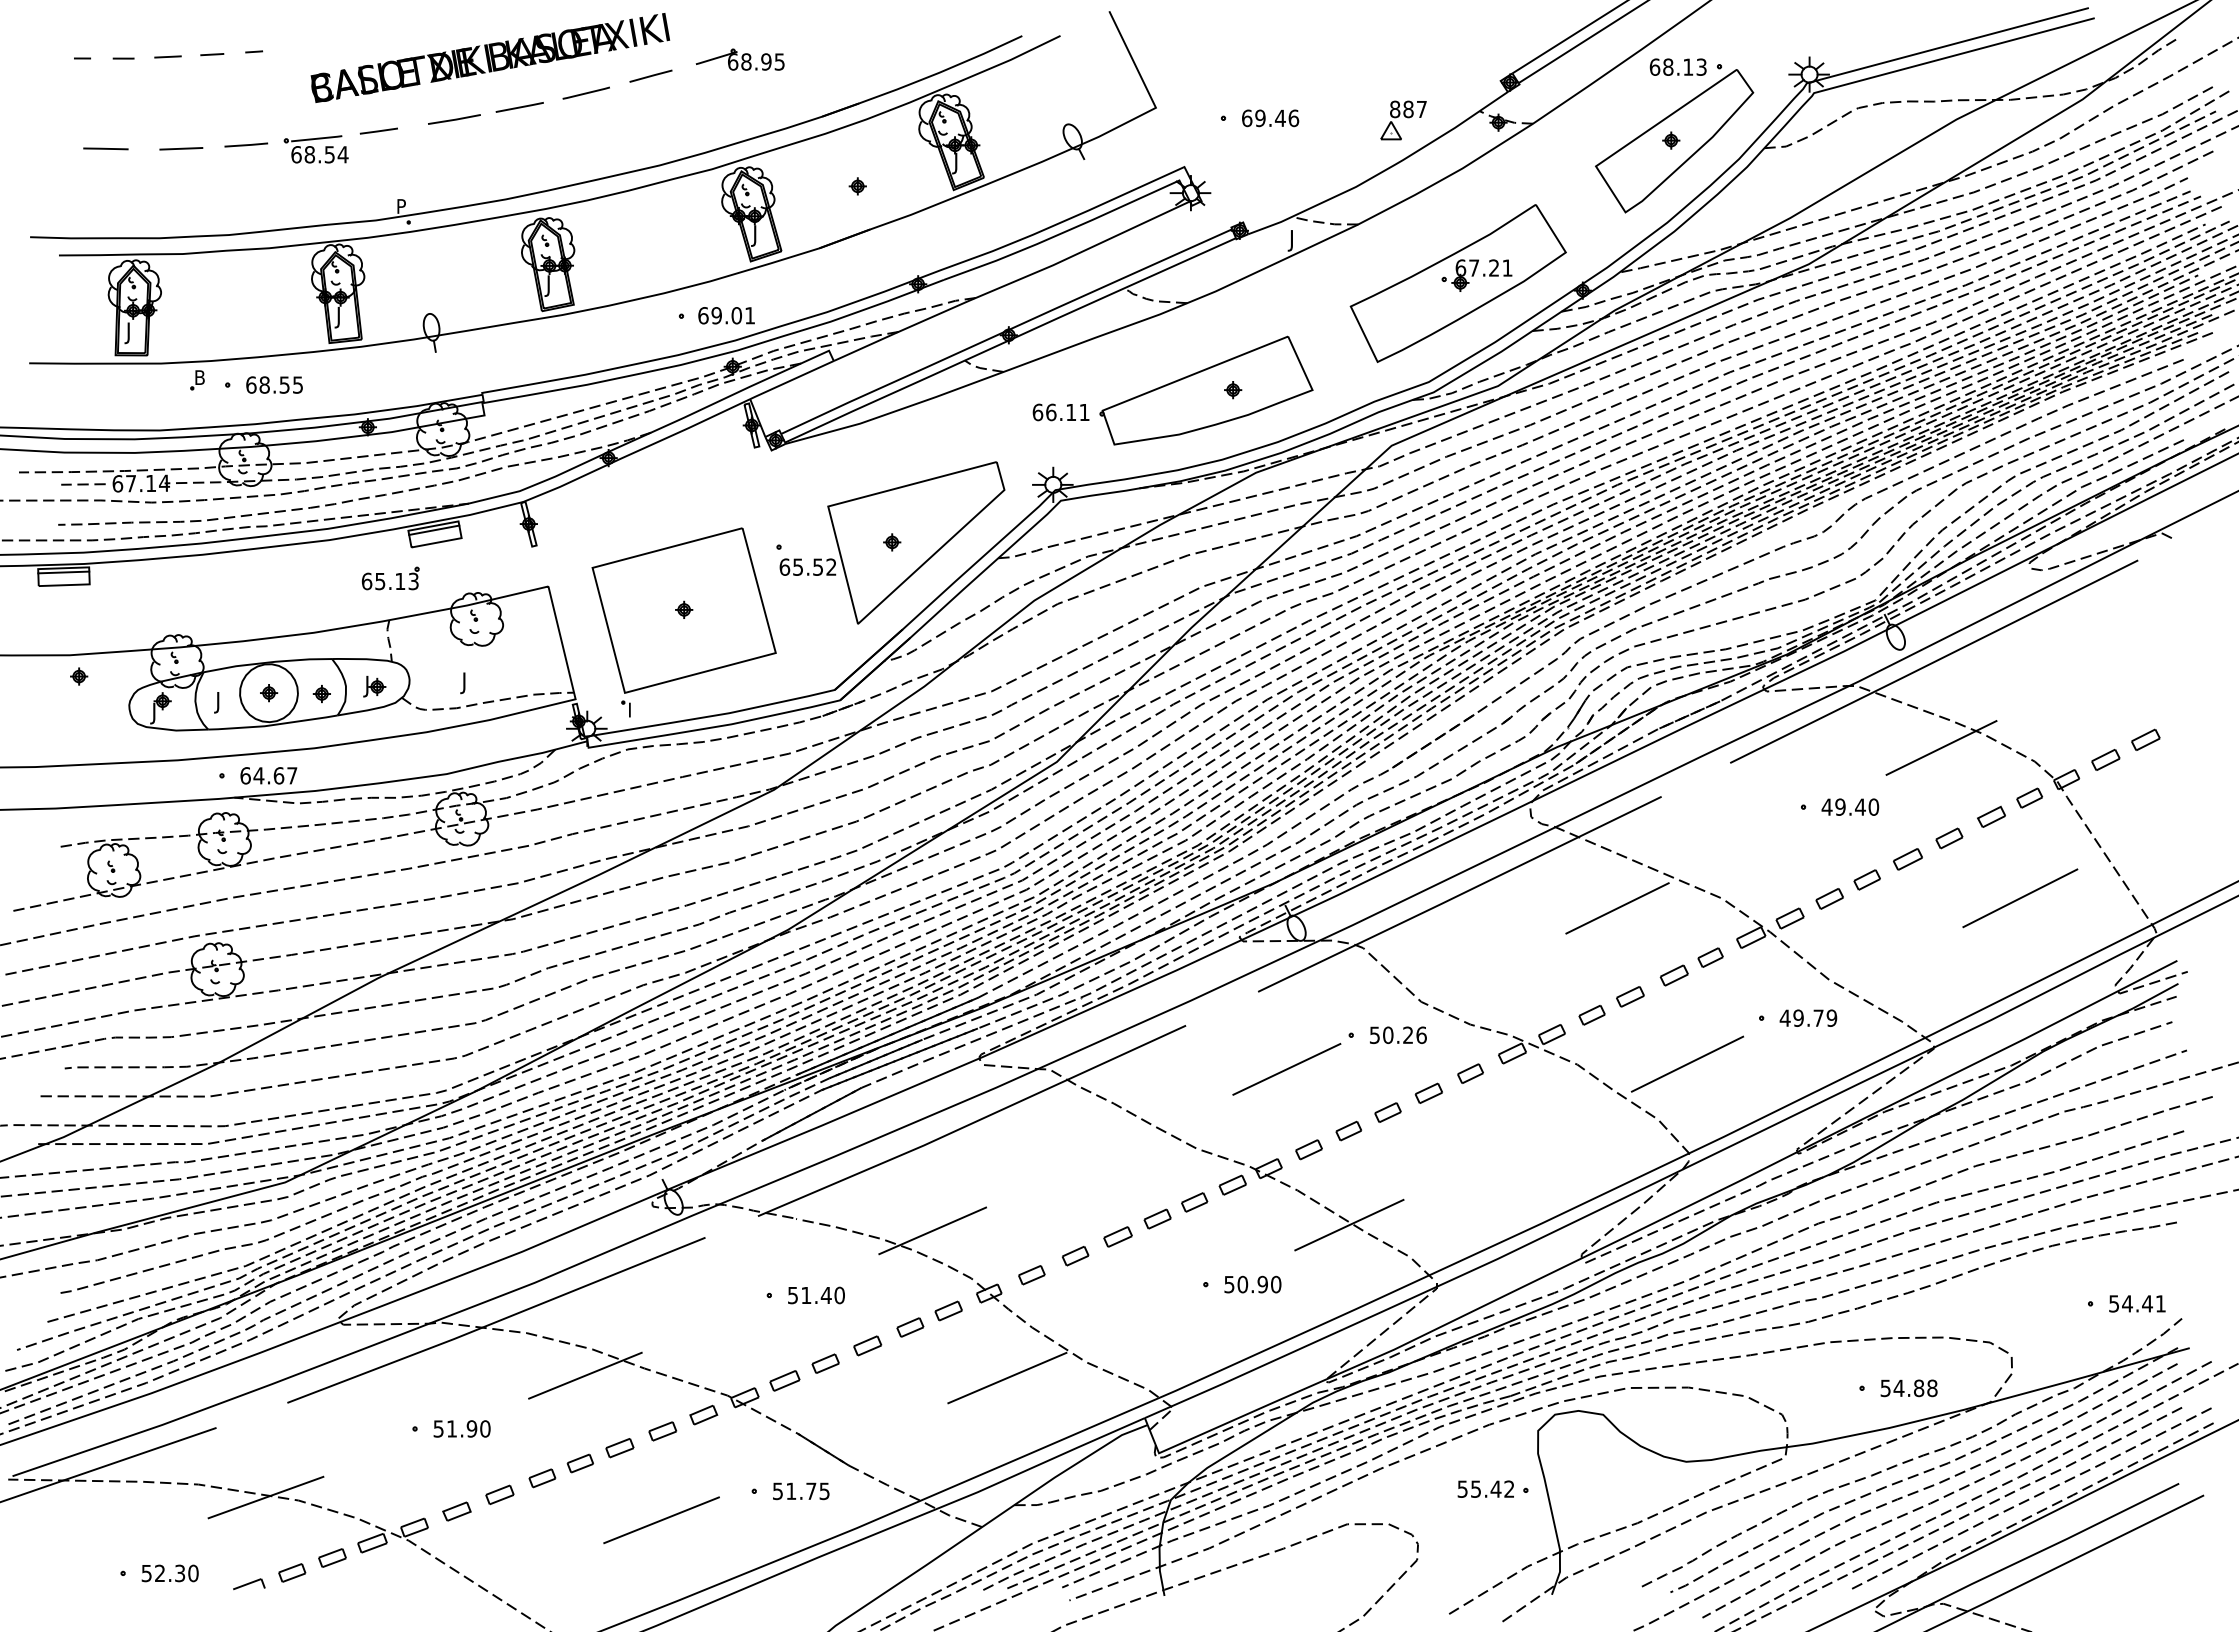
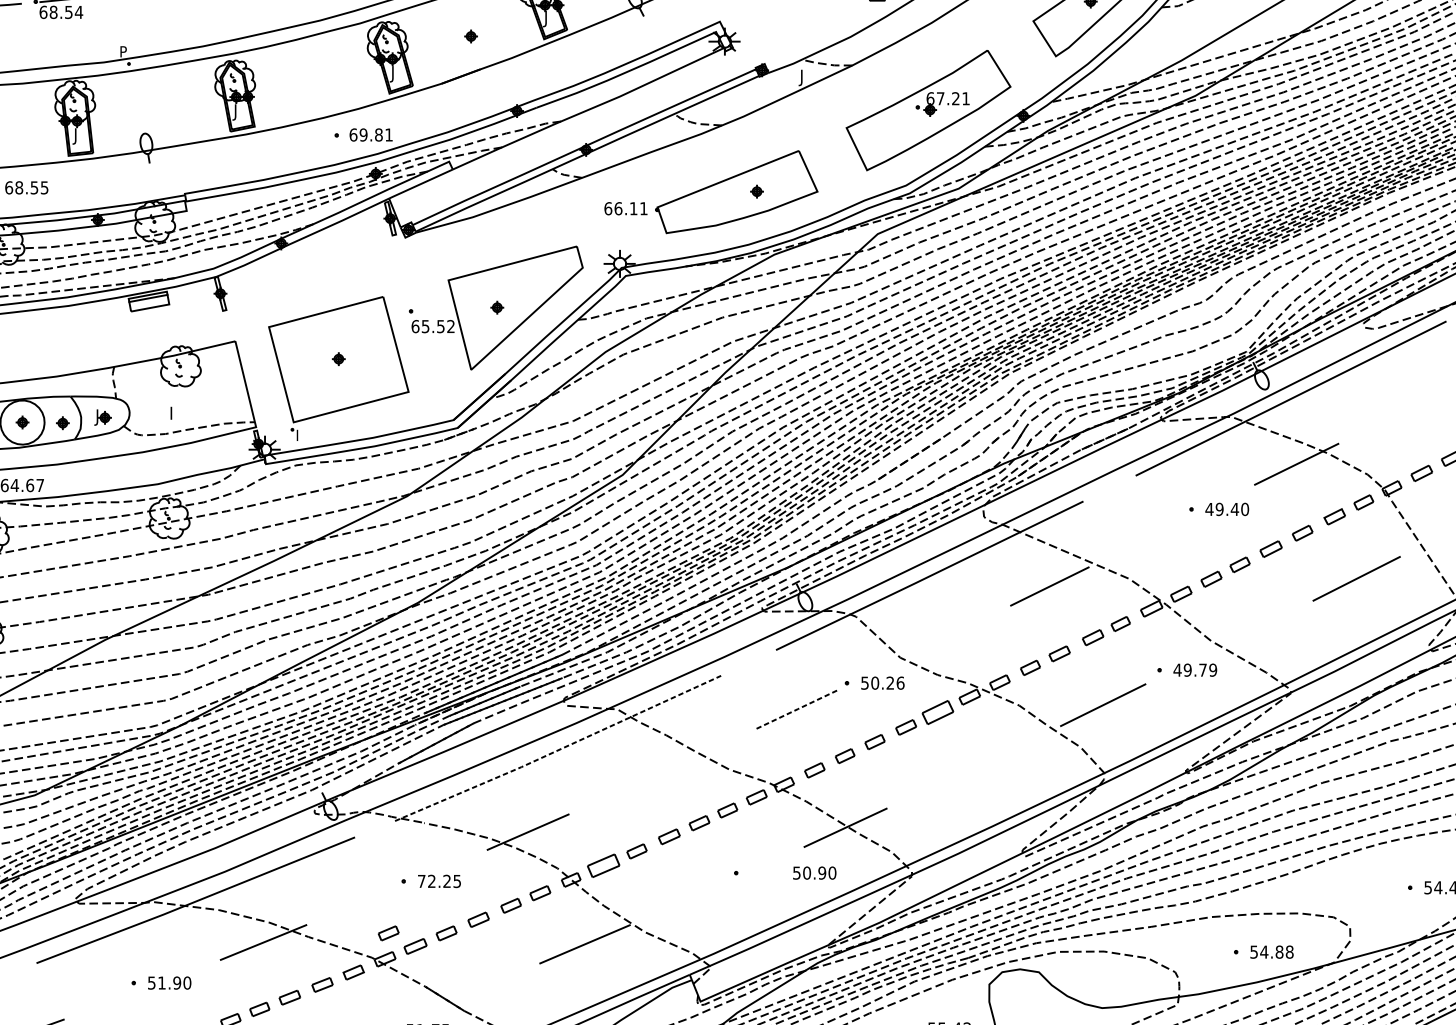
text: (736, 315) -> (378, 134), 69.01 -> 69.81
part: (396, 575) -> (119, 332), removed
text: (462, 691) -> (169, 421), J -> I
line: (1286, 1069) -> (797, 709), solid -> dashed
part: (1470, 1073) -> (937, 712), size x1.6
line: (972, 1123) -> (558, 750), solid -> dashed
part: (1031, 1275) -> (603, 866), size x1.6
text: (1252, 1284) -> (814, 873), moved
text: (816, 1295) -> (439, 881), 51.40 -> 72.25
part: (749, 1363) -> (388, 933), added

